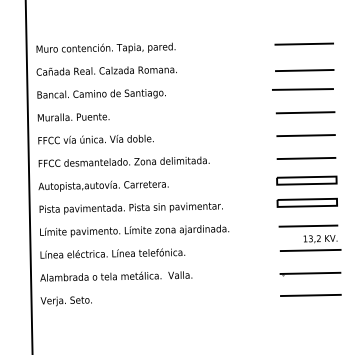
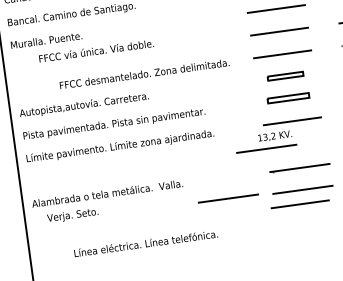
text: (95, 139) -> (95, 51), moved
text: (123, 161) -> (143, 73), moved
part: (306, 180) -> (285, 76), size x0.6
part: (306, 202) -> (287, 98), size x0.7
part: (310, 243) -> (265, 141), moved
text: (112, 253) -> (145, 243), moved
line: (235, 295) -> (228, 198), added
text: (65, 301) -> (72, 216), moved
line: (306, 309) -> (300, 204), added

